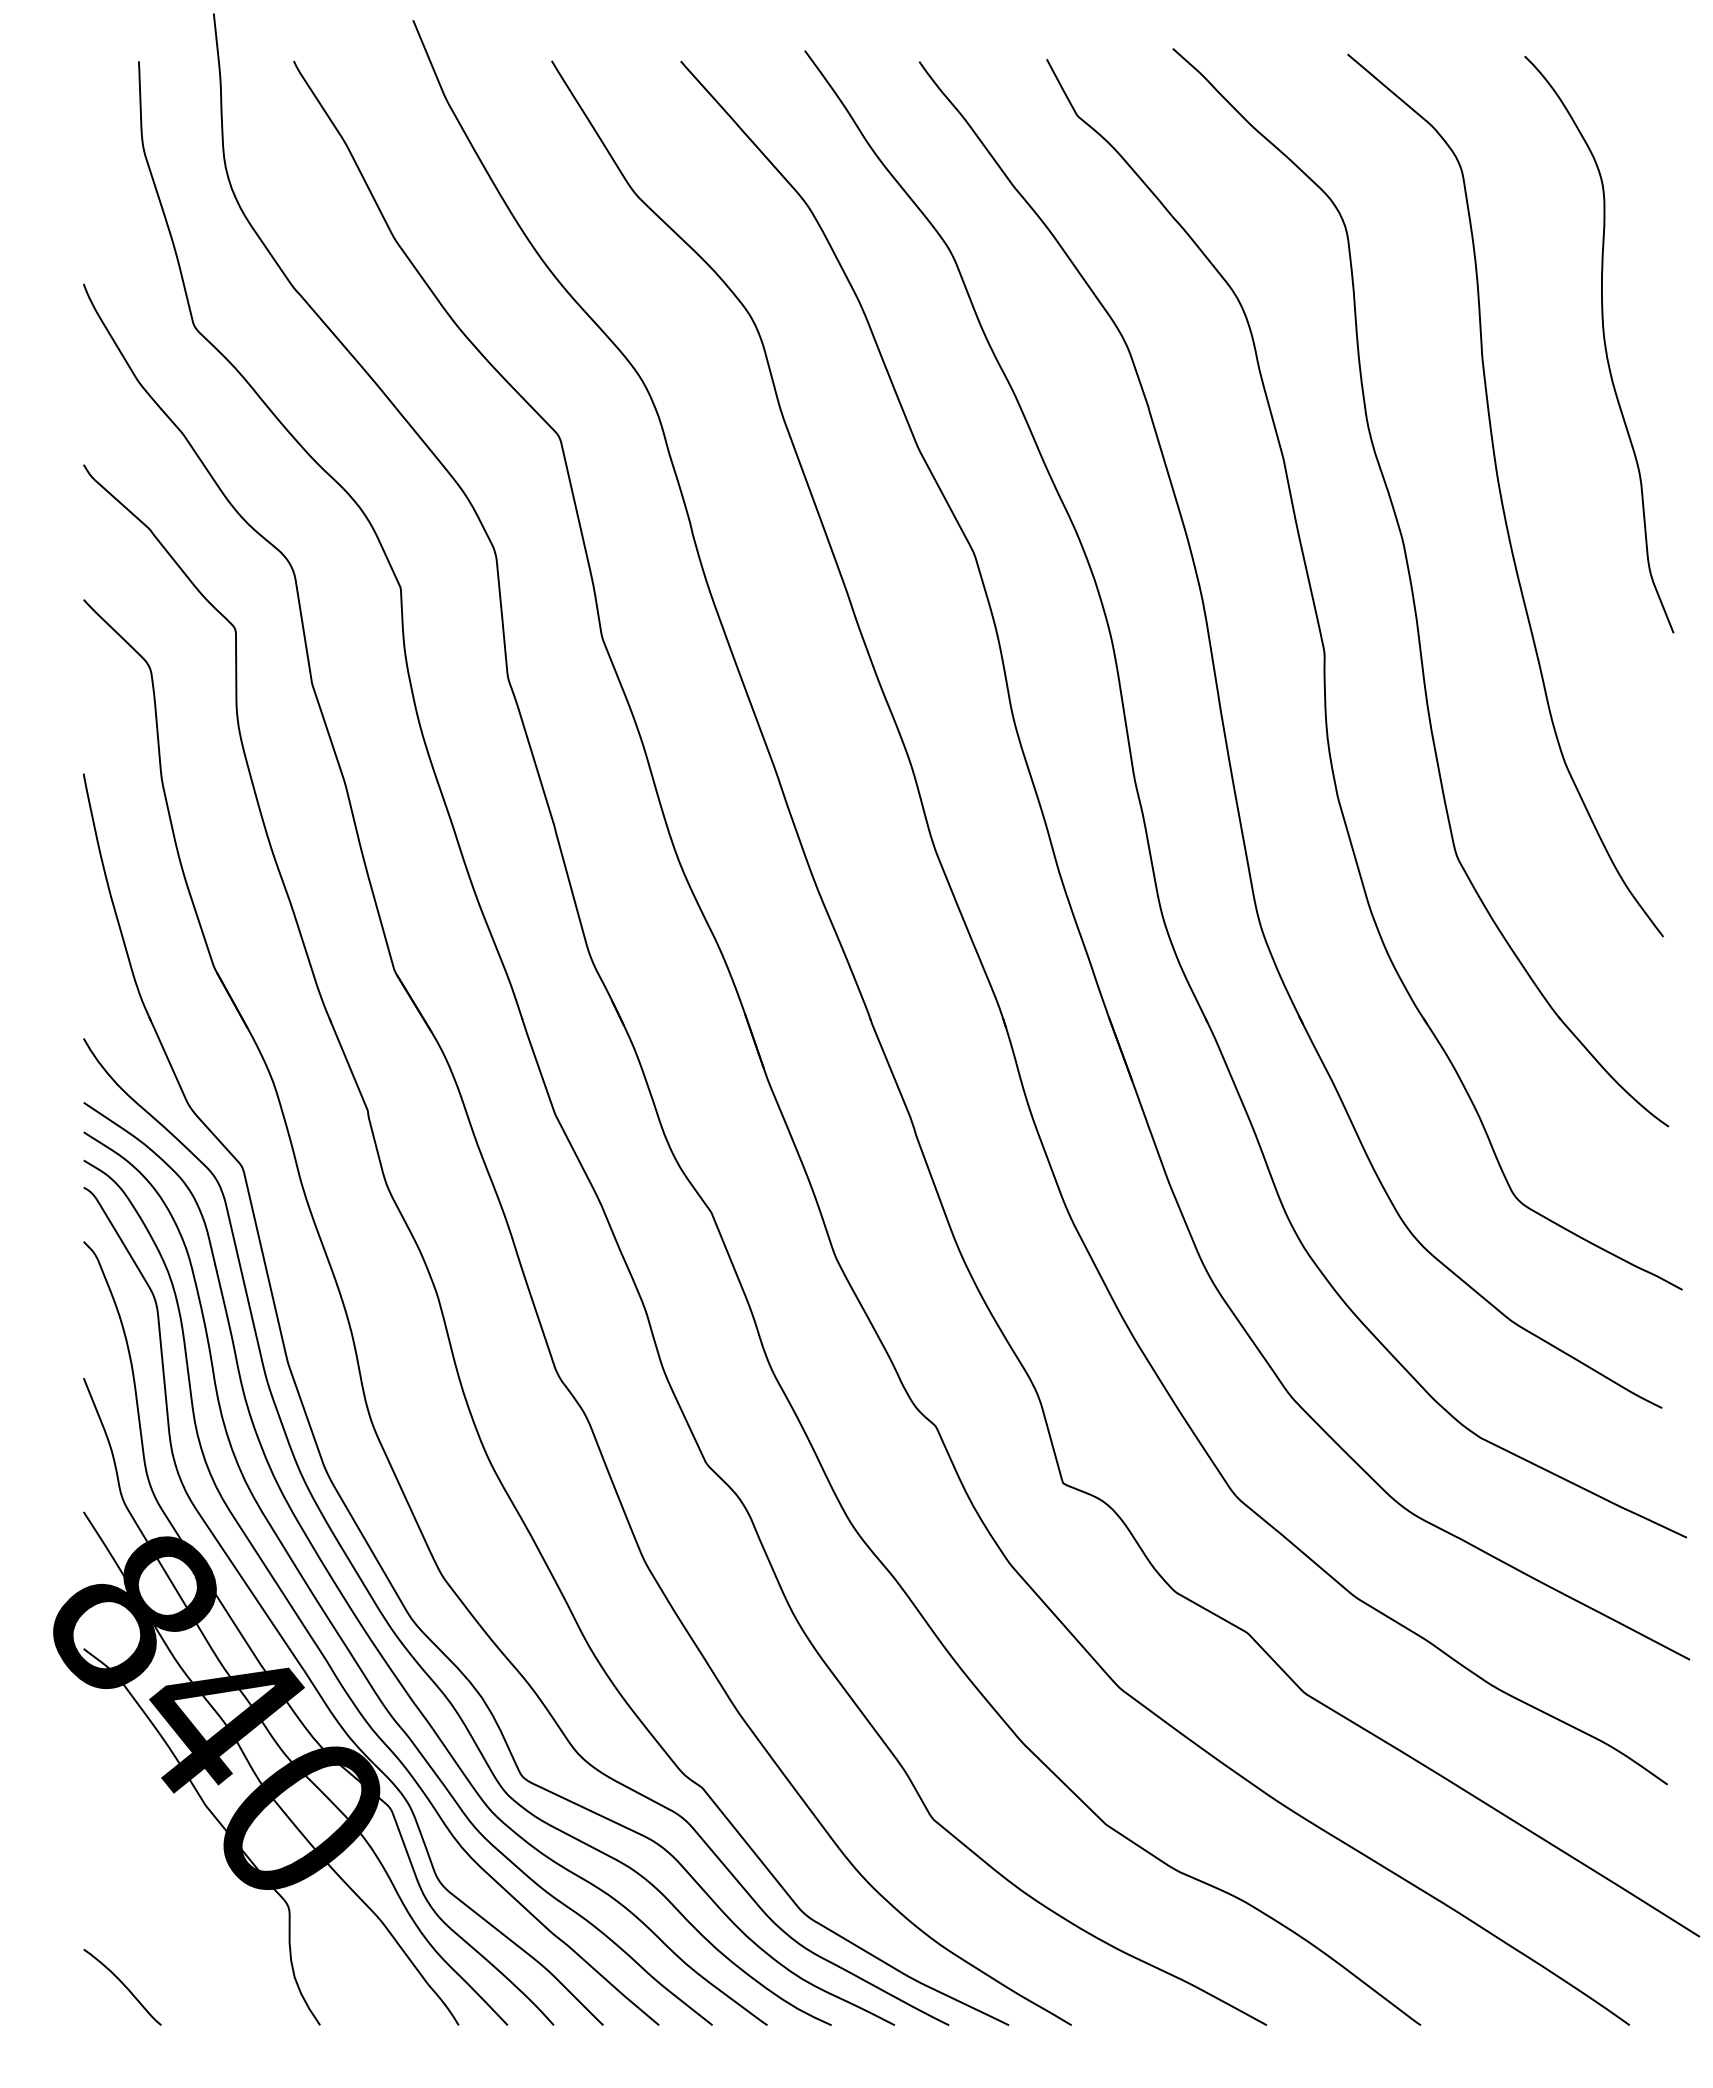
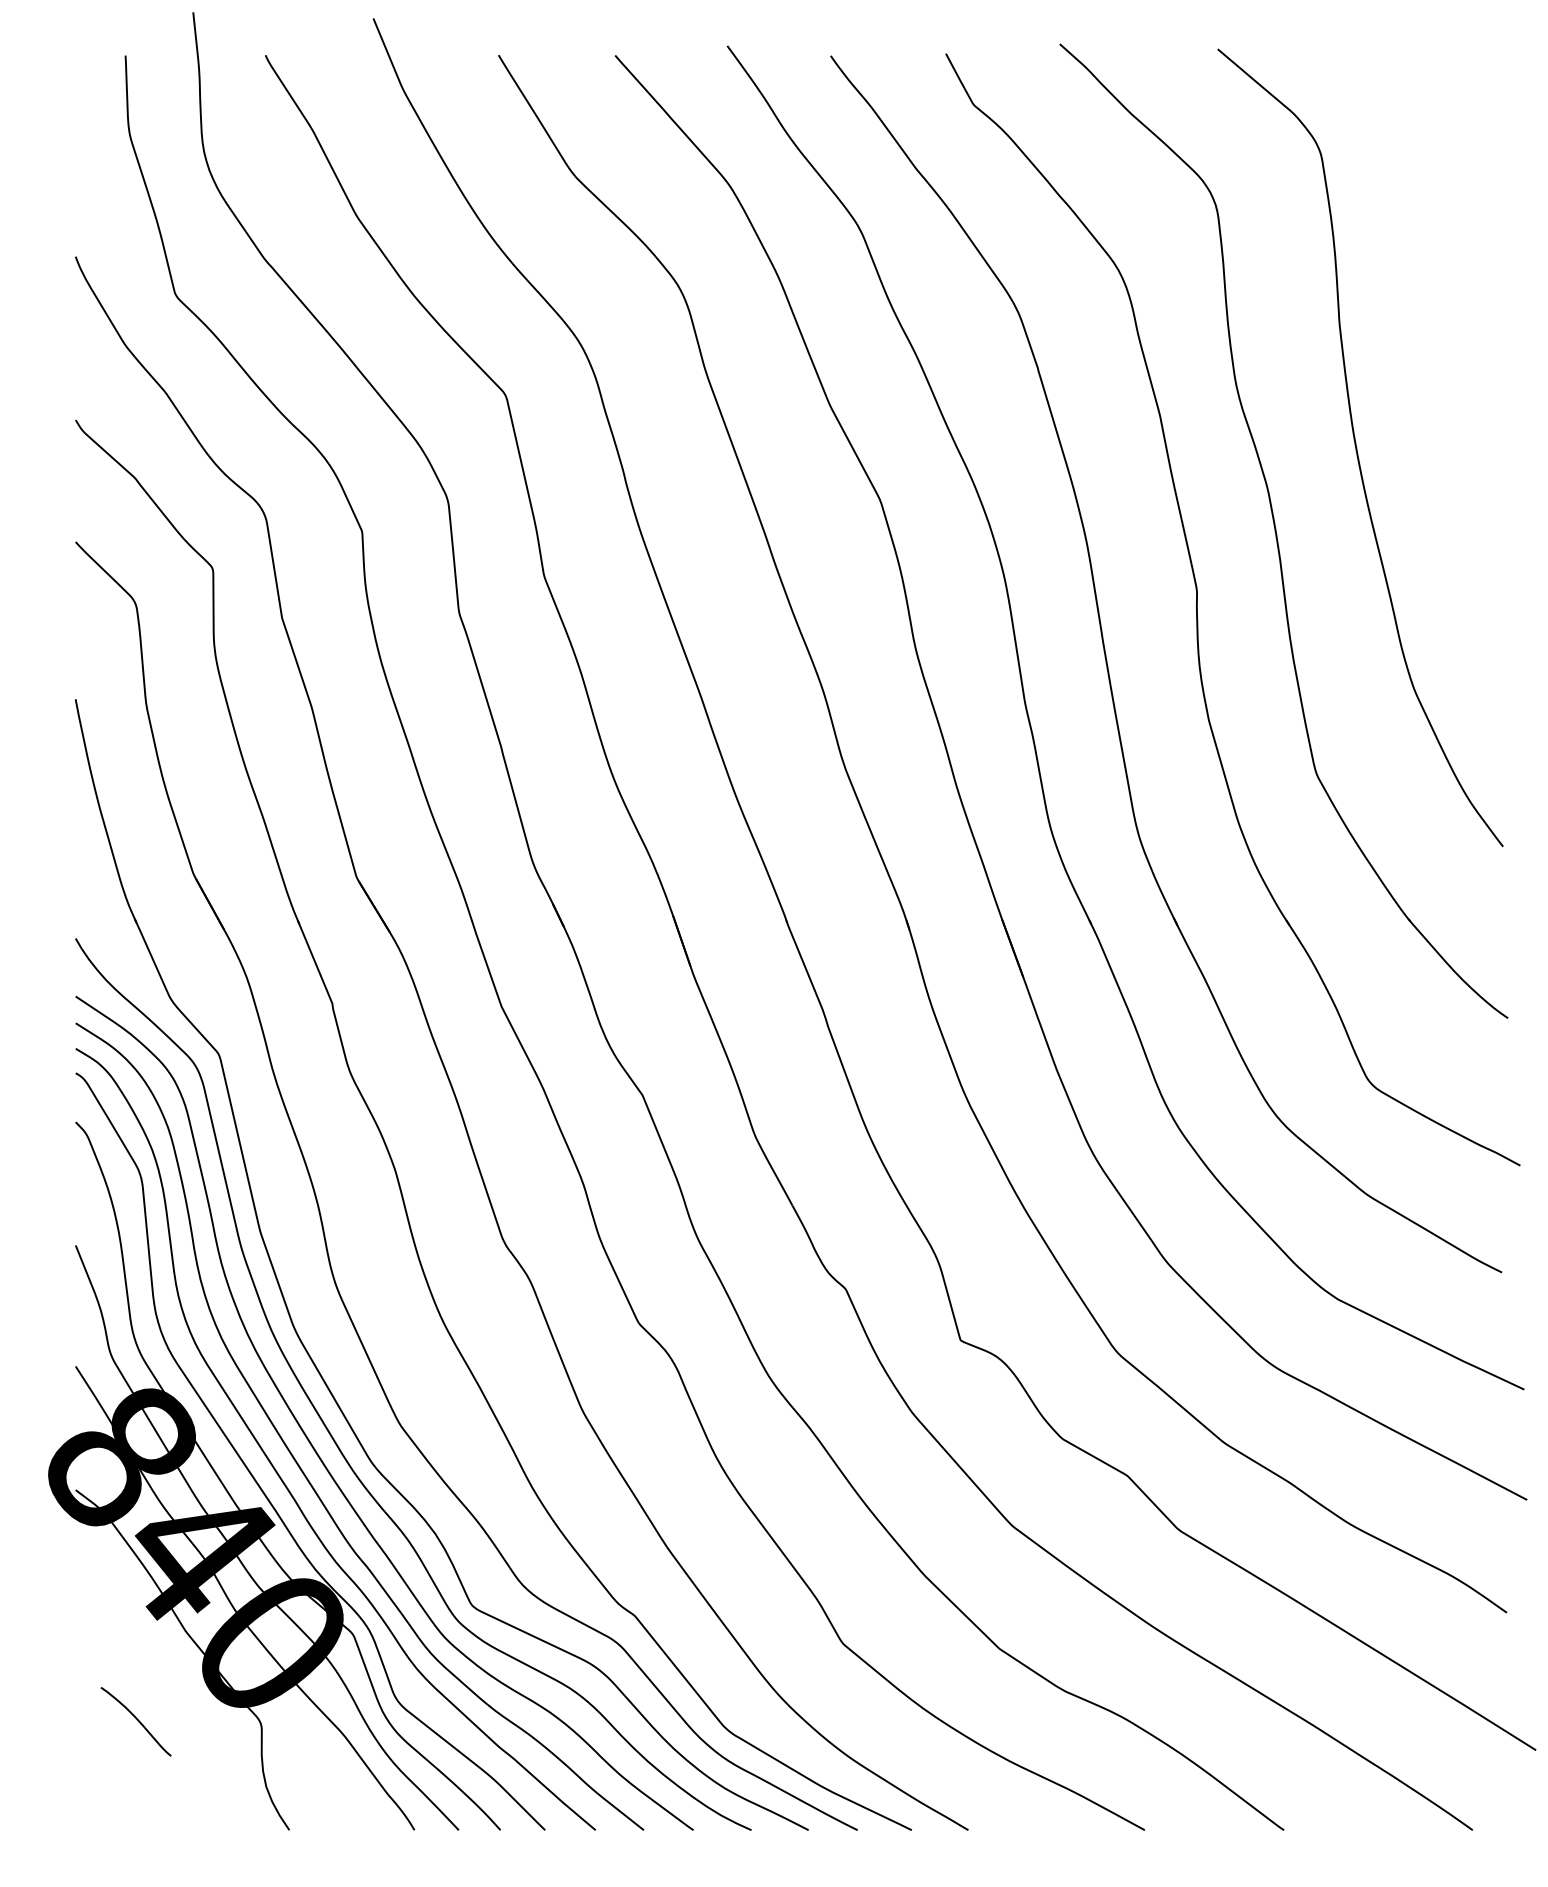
curve: (1603, 341) -> (1448, 308), removed
curve: (123, 1985) -> (136, 1720), moved

